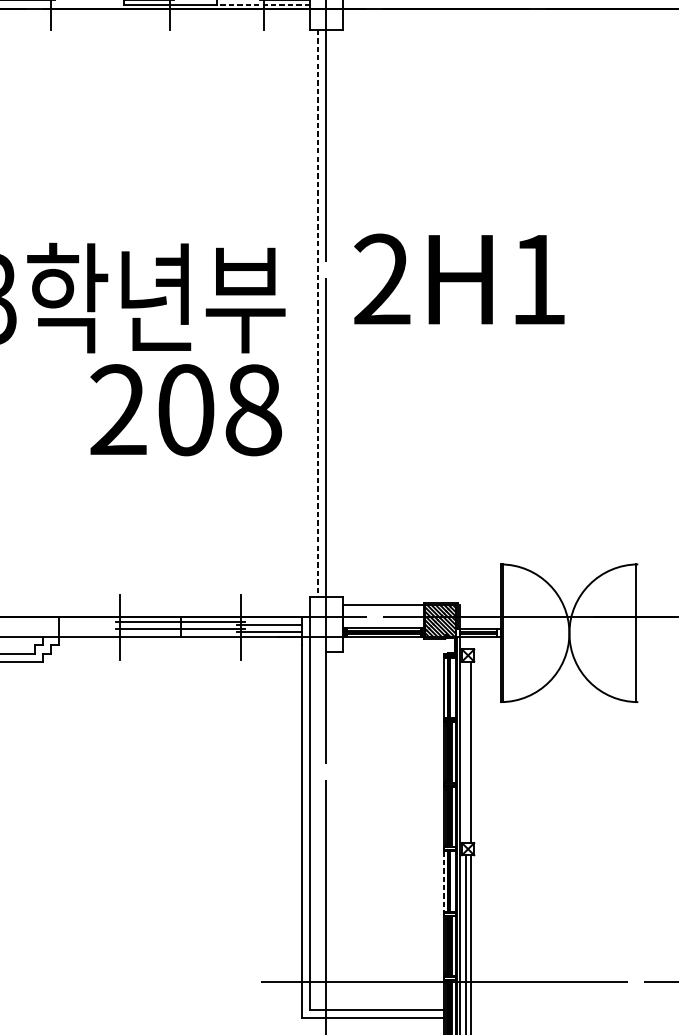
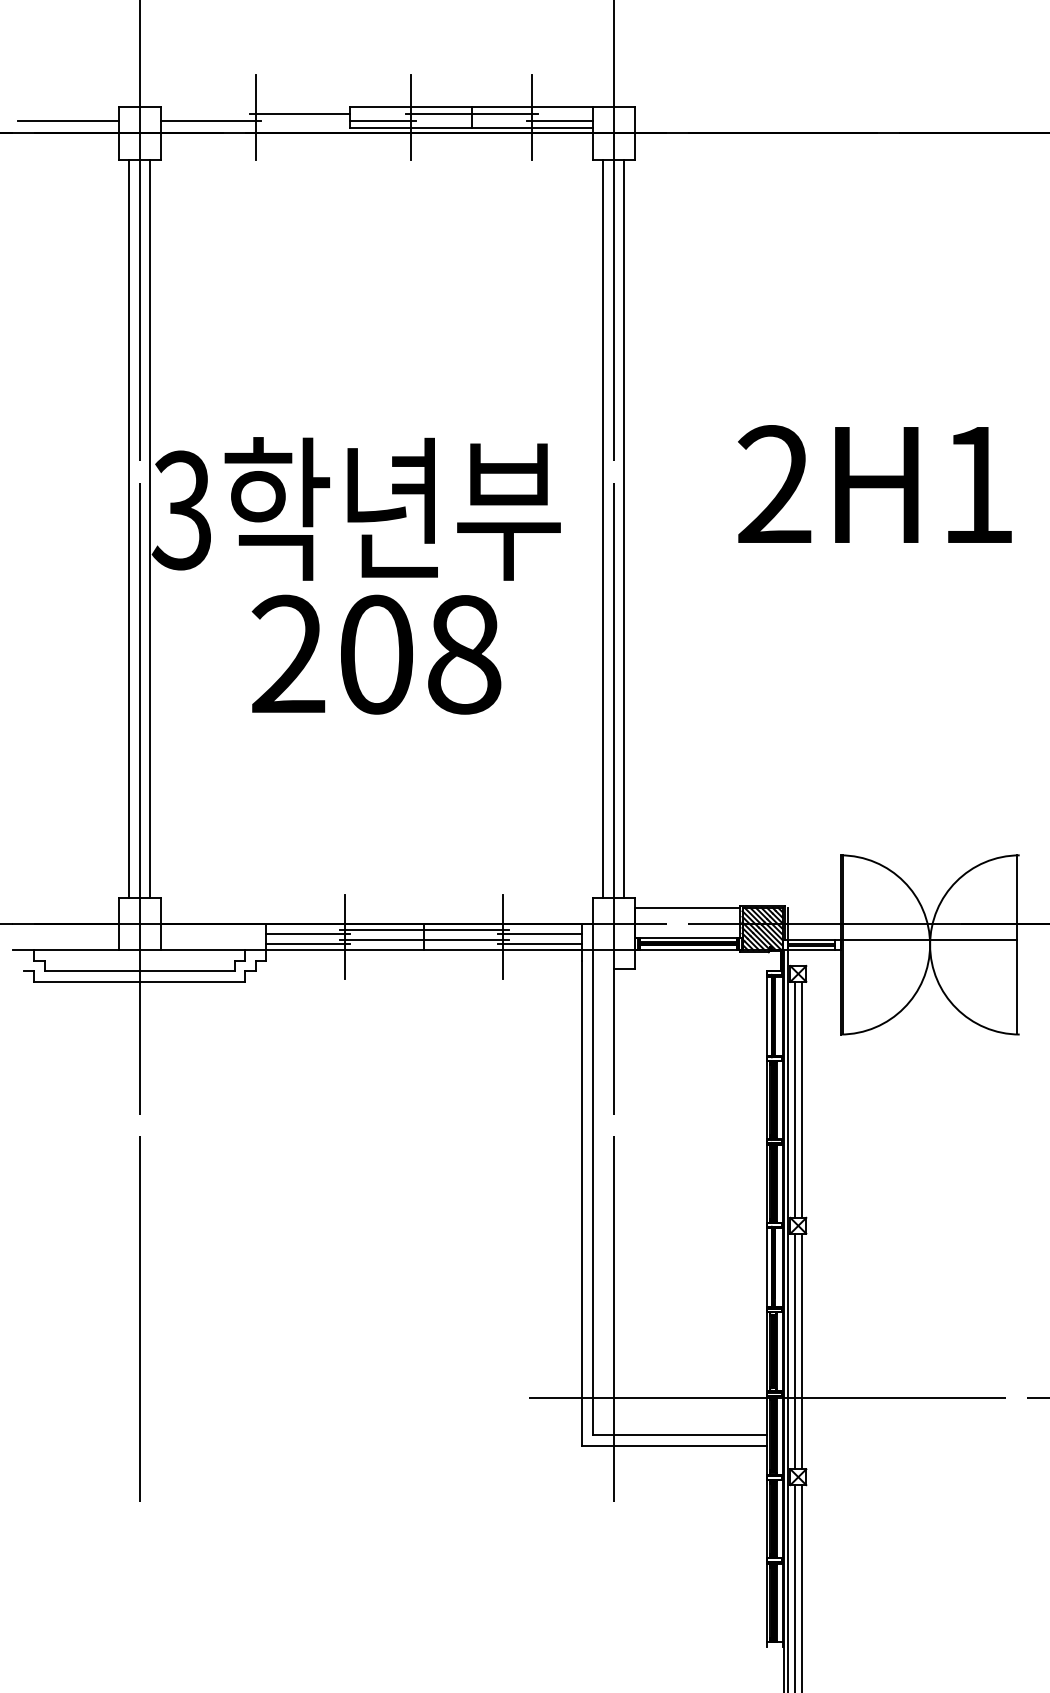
line: (263, 5) -> (532, 128), dashed -> solid
text: (459, 278) -> (874, 483), moved
line: (318, 313) -> (603, 528), dashed -> solid
line: (334, 313) -> (624, 528), added
text: (186, 410) -> (376, 654), moved
line: (91, 625) -> (308, 934), added
line: (569, 629) -> (930, 939), added
line: (91, 632) -> (308, 943), added
line: (465, 752) -> (795, 1099), added
line: (443, 881) -> (766, 1268), dashed -> solid

